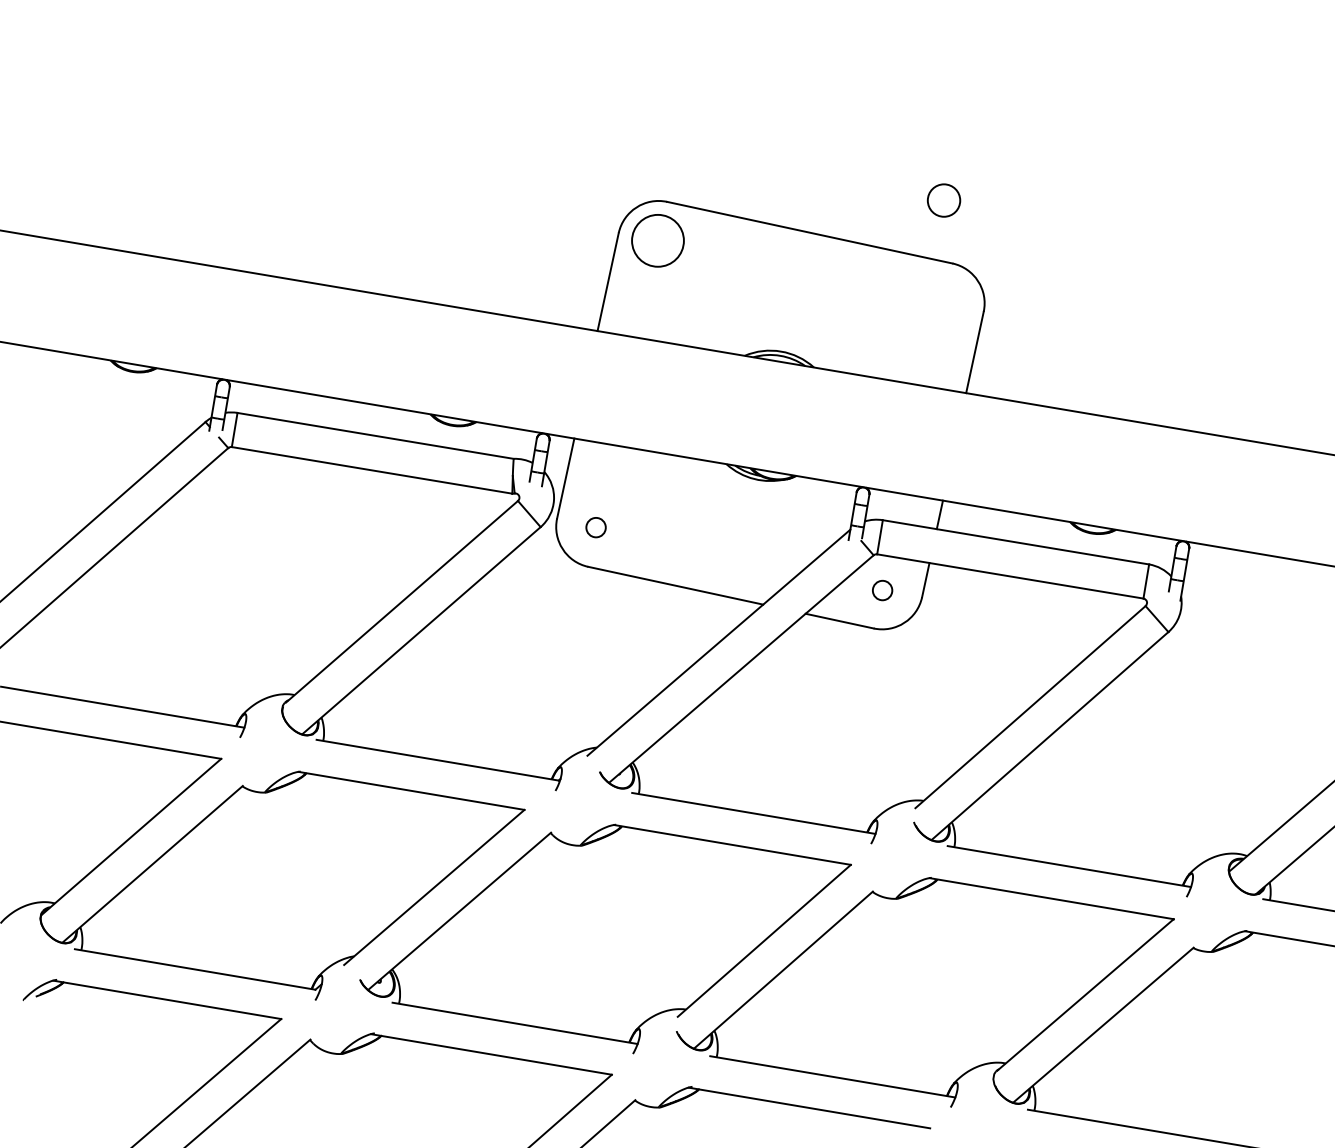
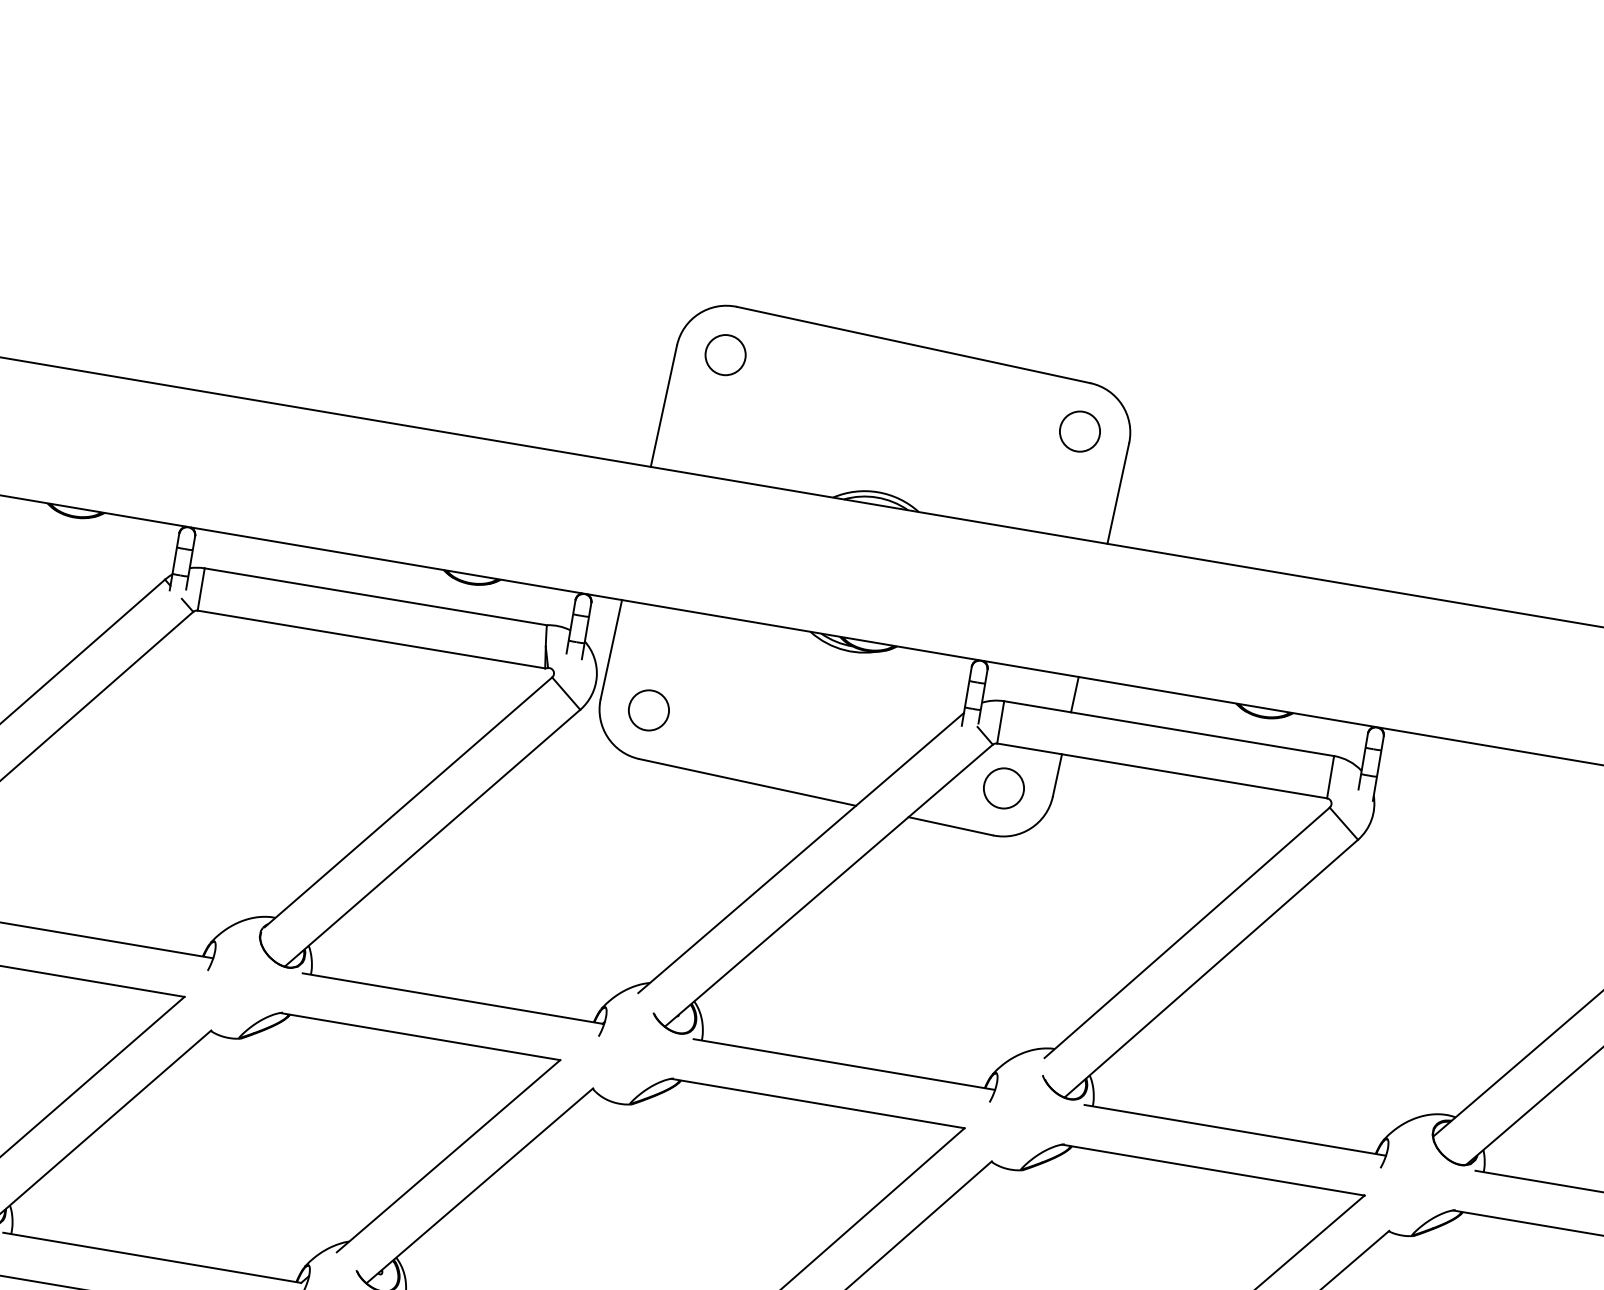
circle: (943, 200) -> (1079, 431), moved
circle: (657, 240) -> (725, 354), size x0.62
circle: (595, 527) -> (648, 710), size x1.67
circle: (882, 590) -> (1003, 788), size x1.67

